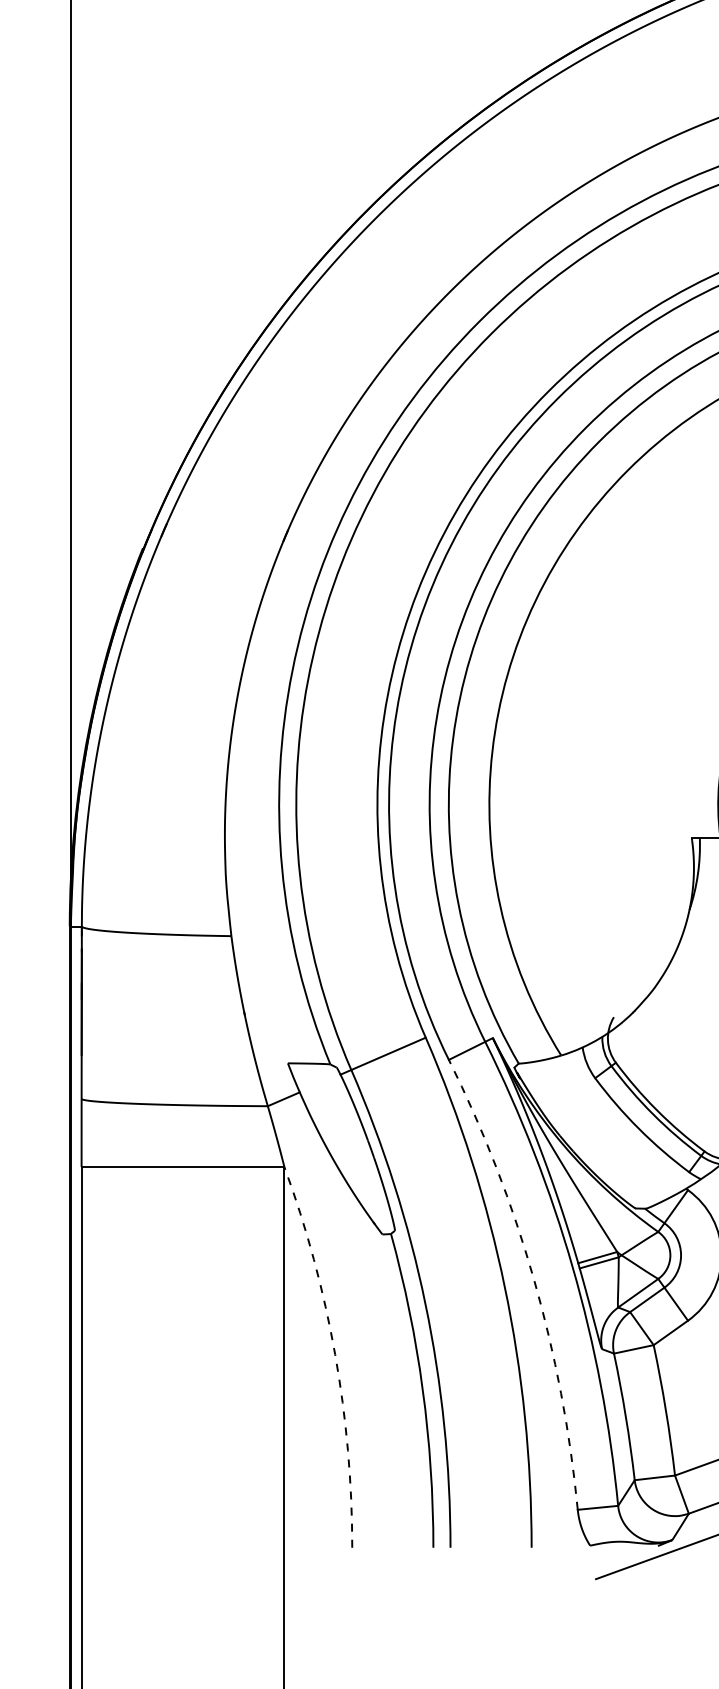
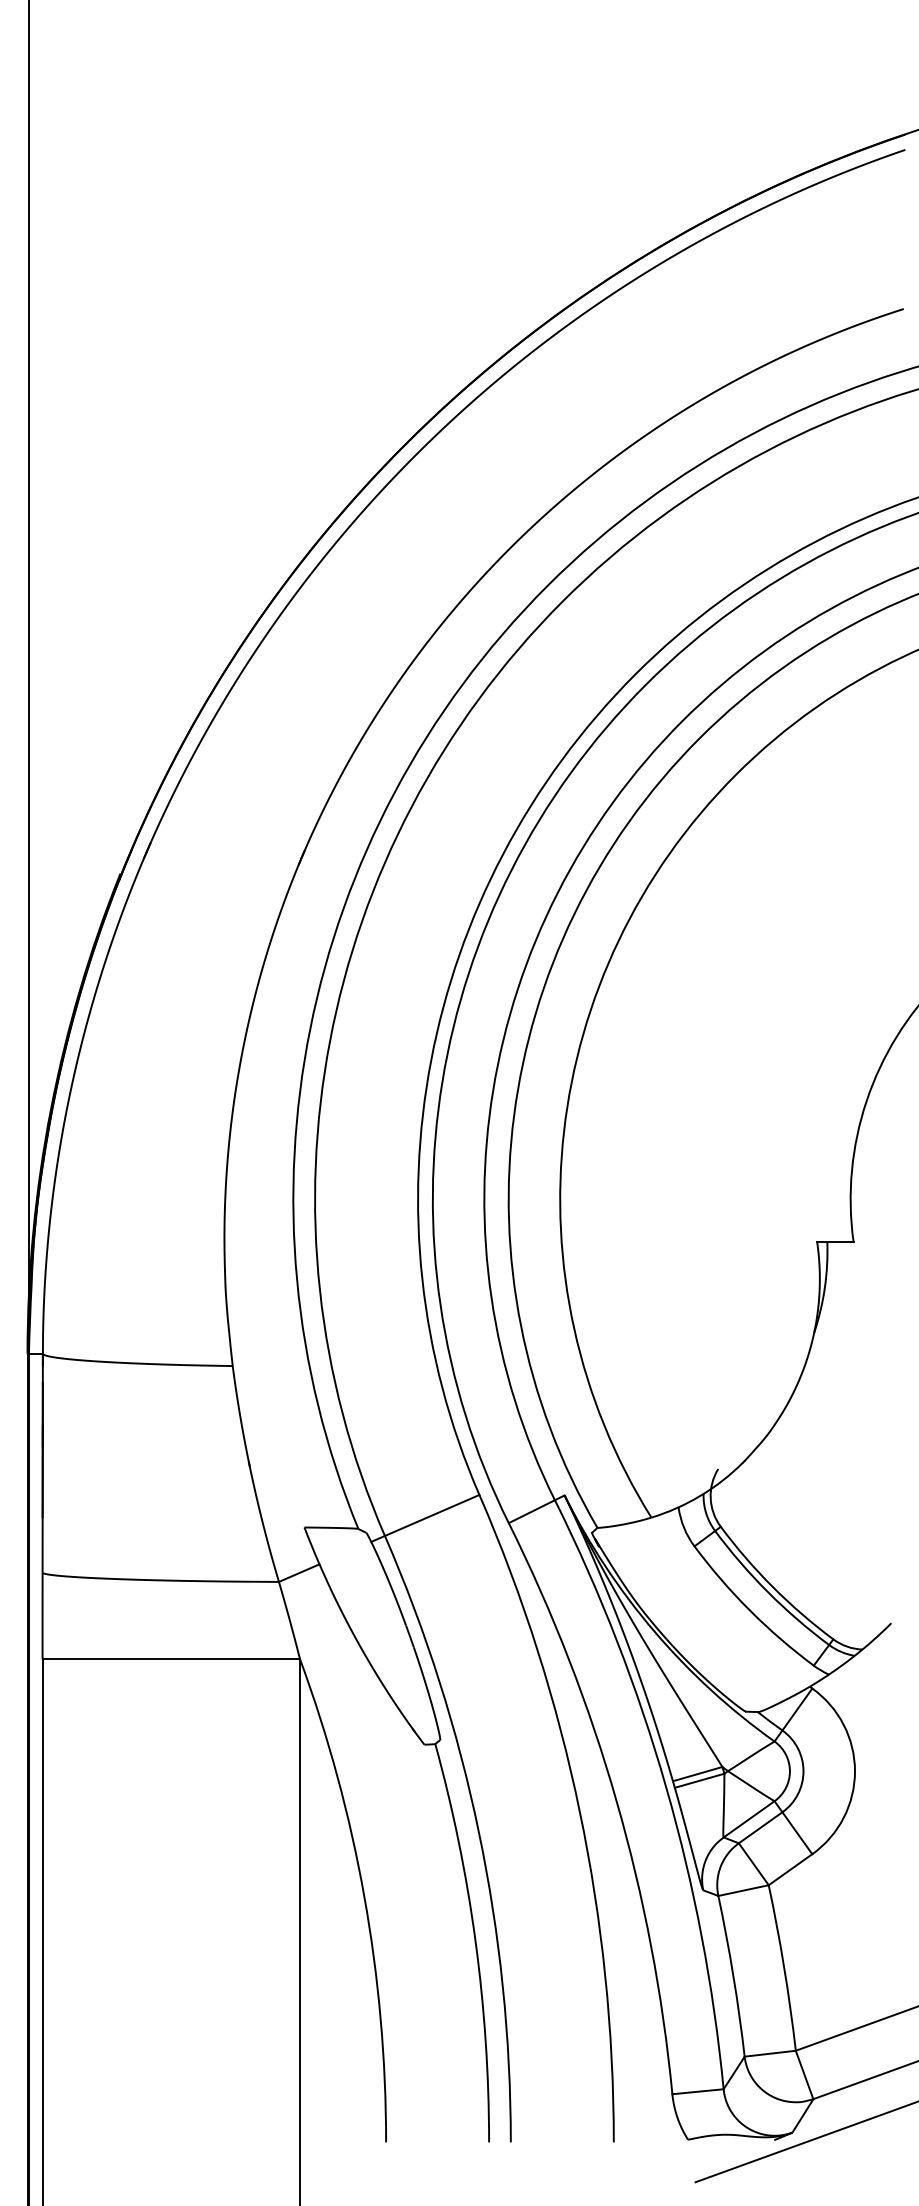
arc: (533, 1279) -> (616, 1801), dashed -> solid
arc: (335, 1354) -> (364, 1896), dashed -> solid

